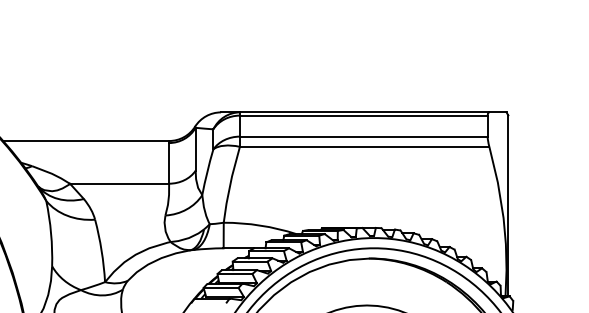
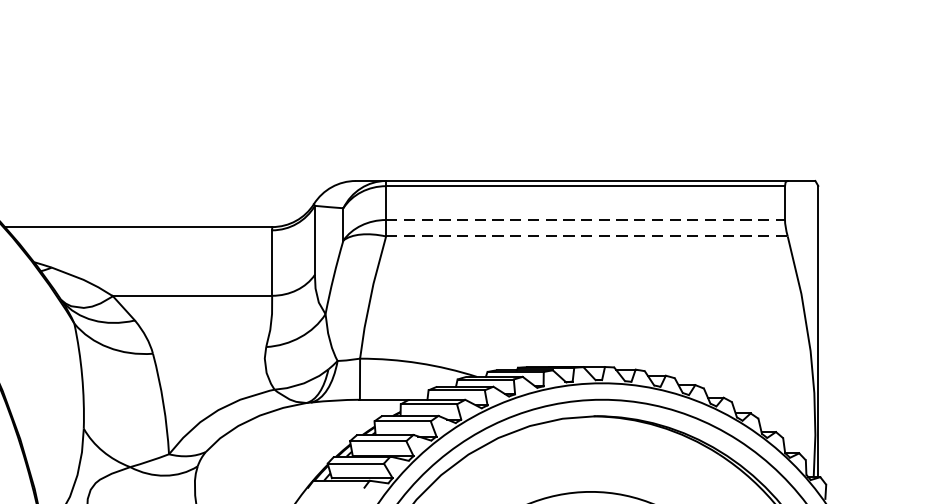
line: (363, 136) -> (585, 219), solid -> dashed
line: (364, 146) -> (586, 235), solid -> dashed

